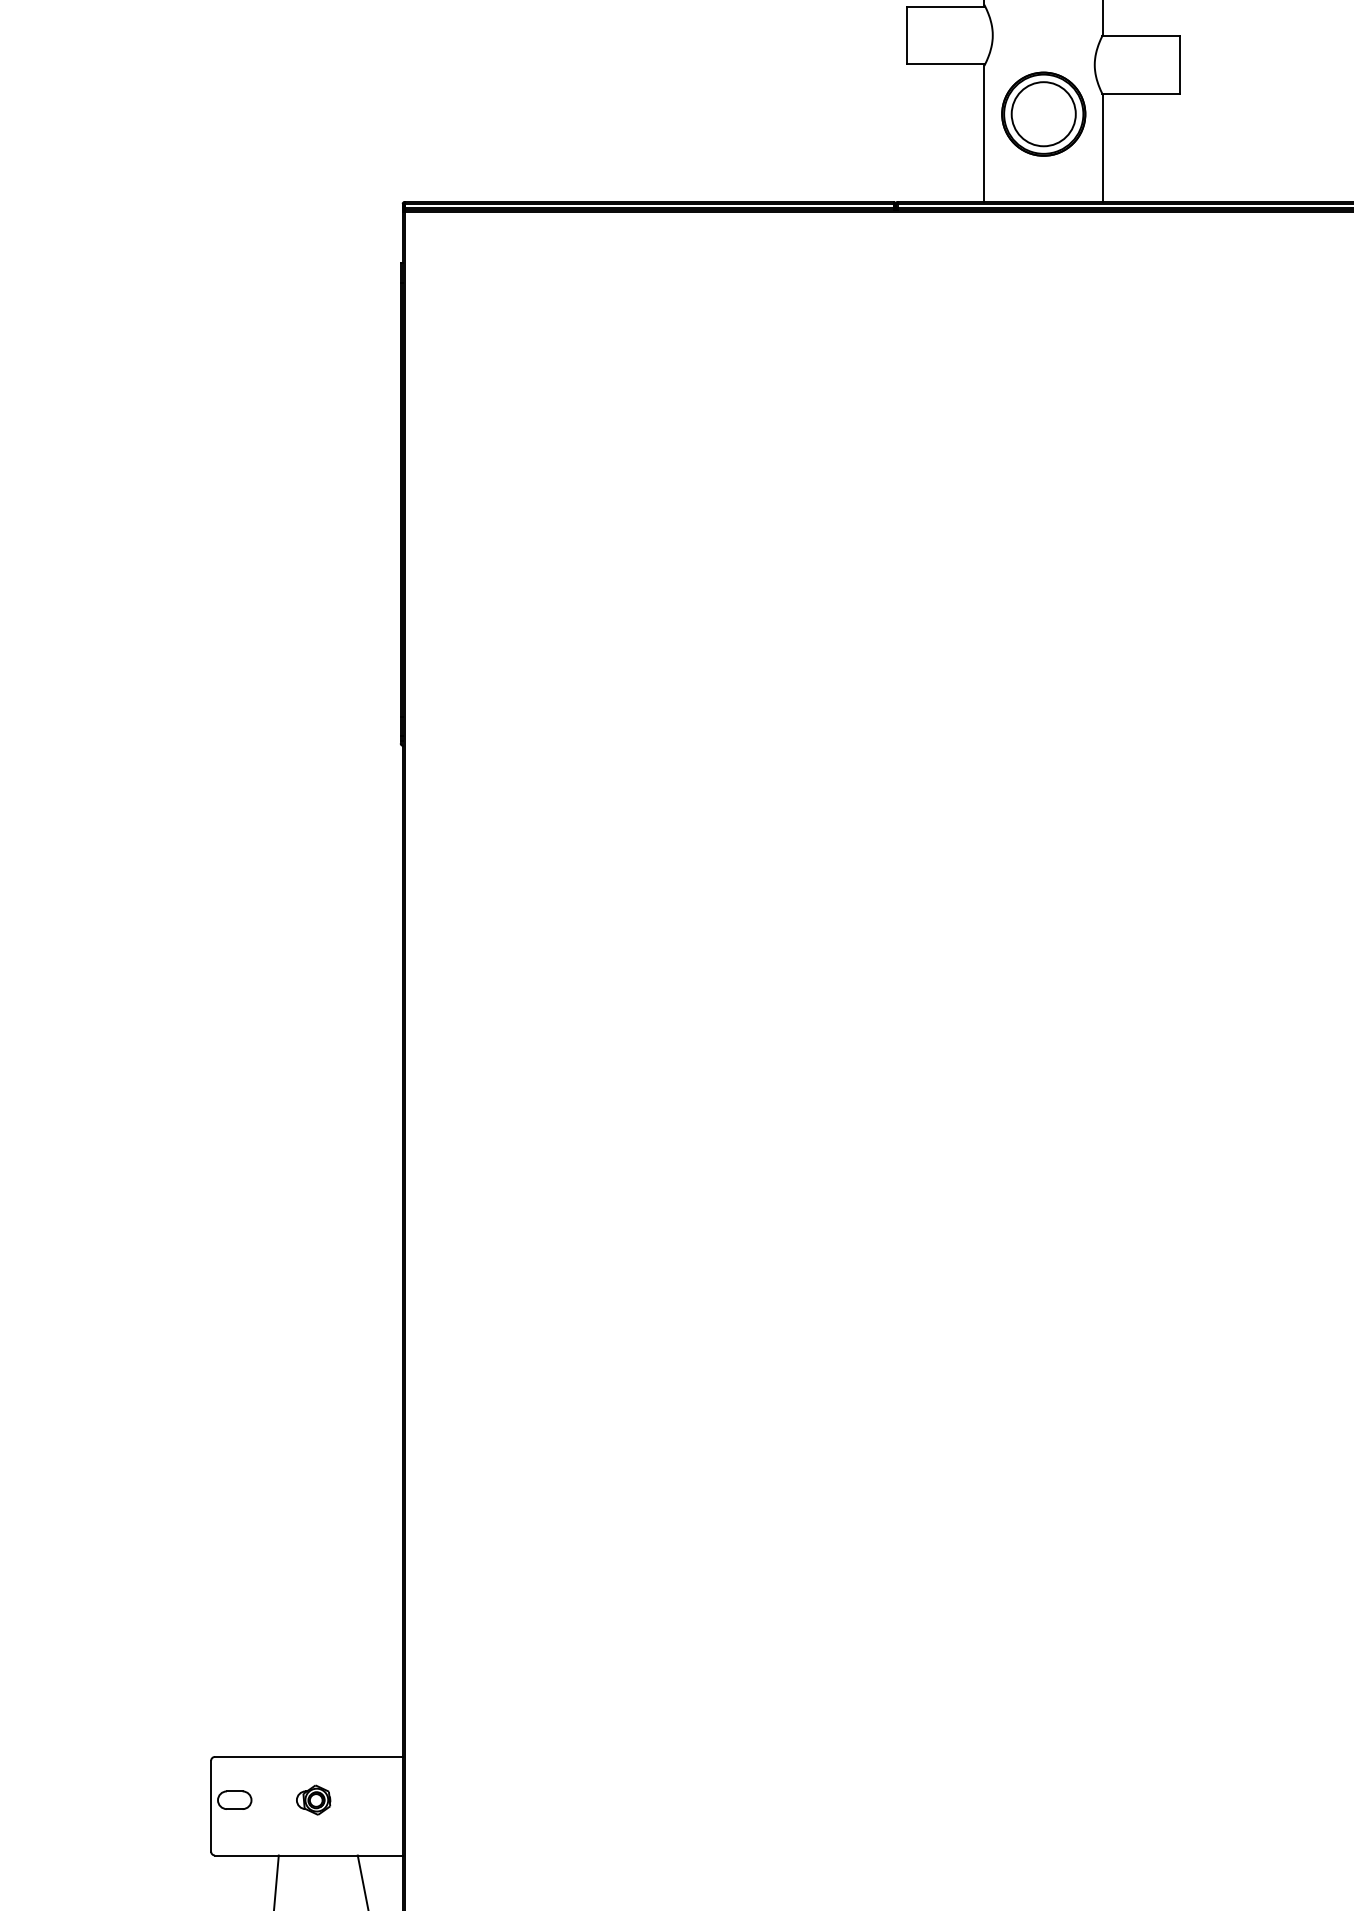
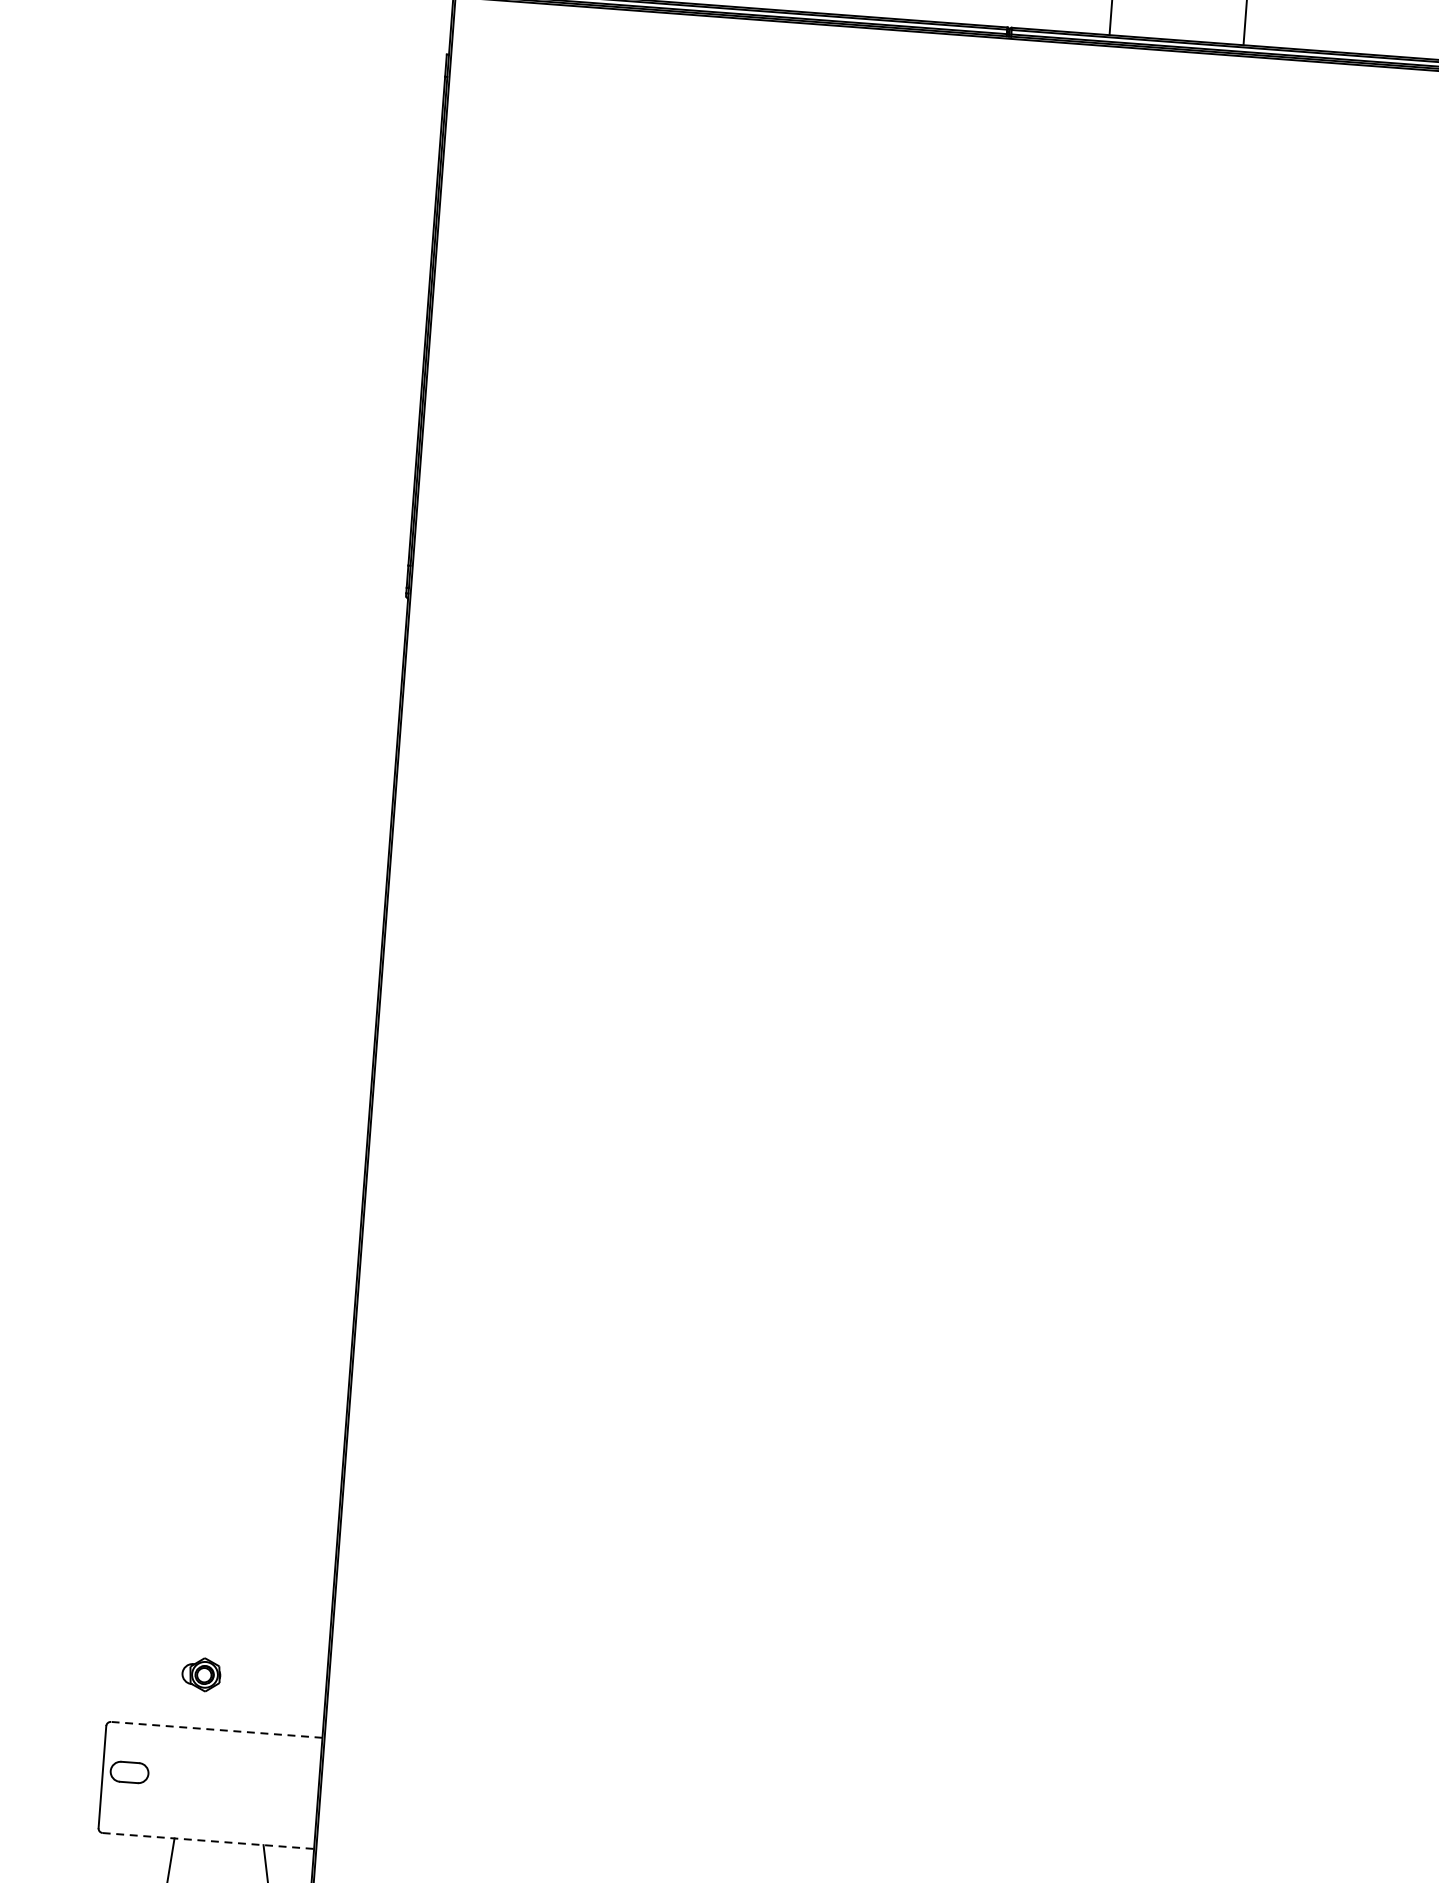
line: (308, 1756) -> (216, 1729), solid -> dashed
part: (313, 1799) -> (201, 1673), moved
line: (308, 1855) -> (208, 1840), solid -> dashed

